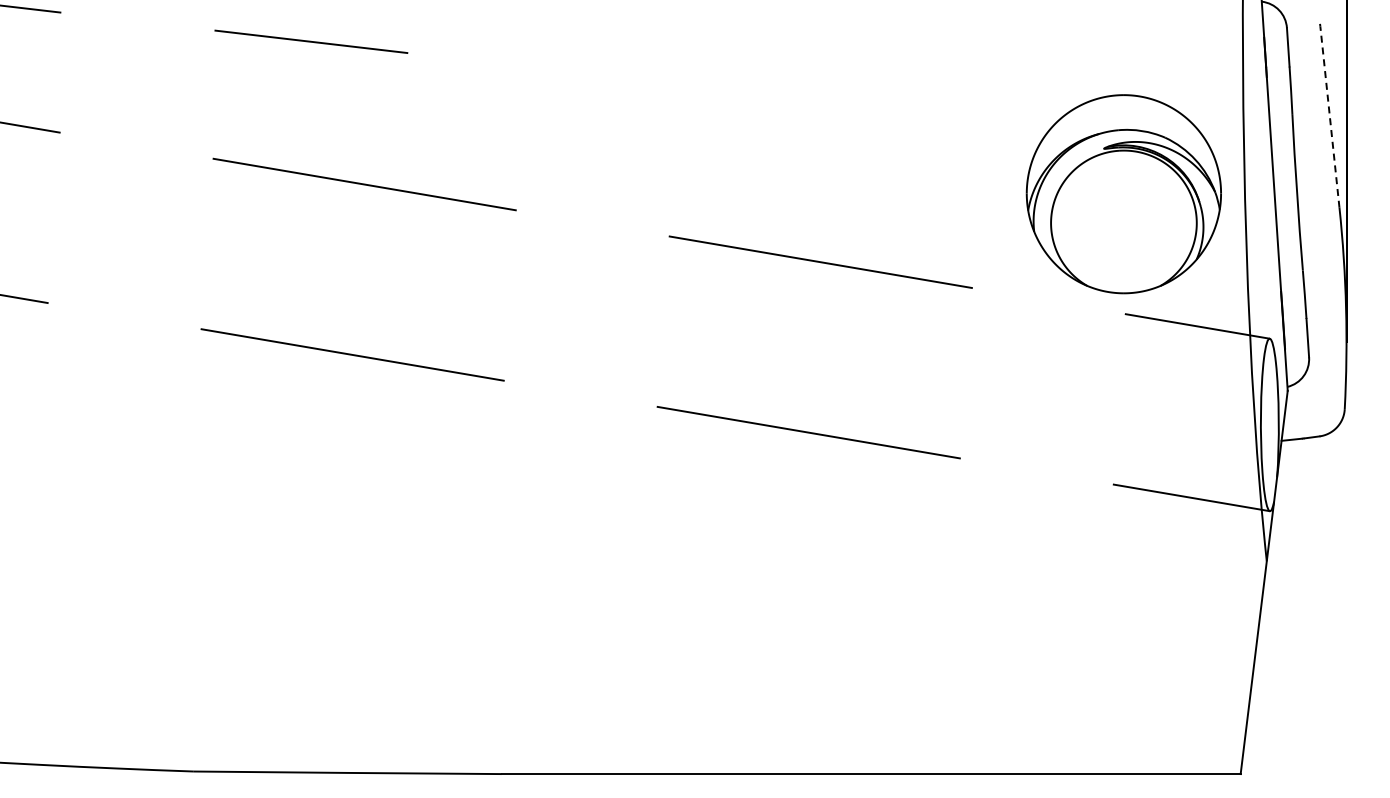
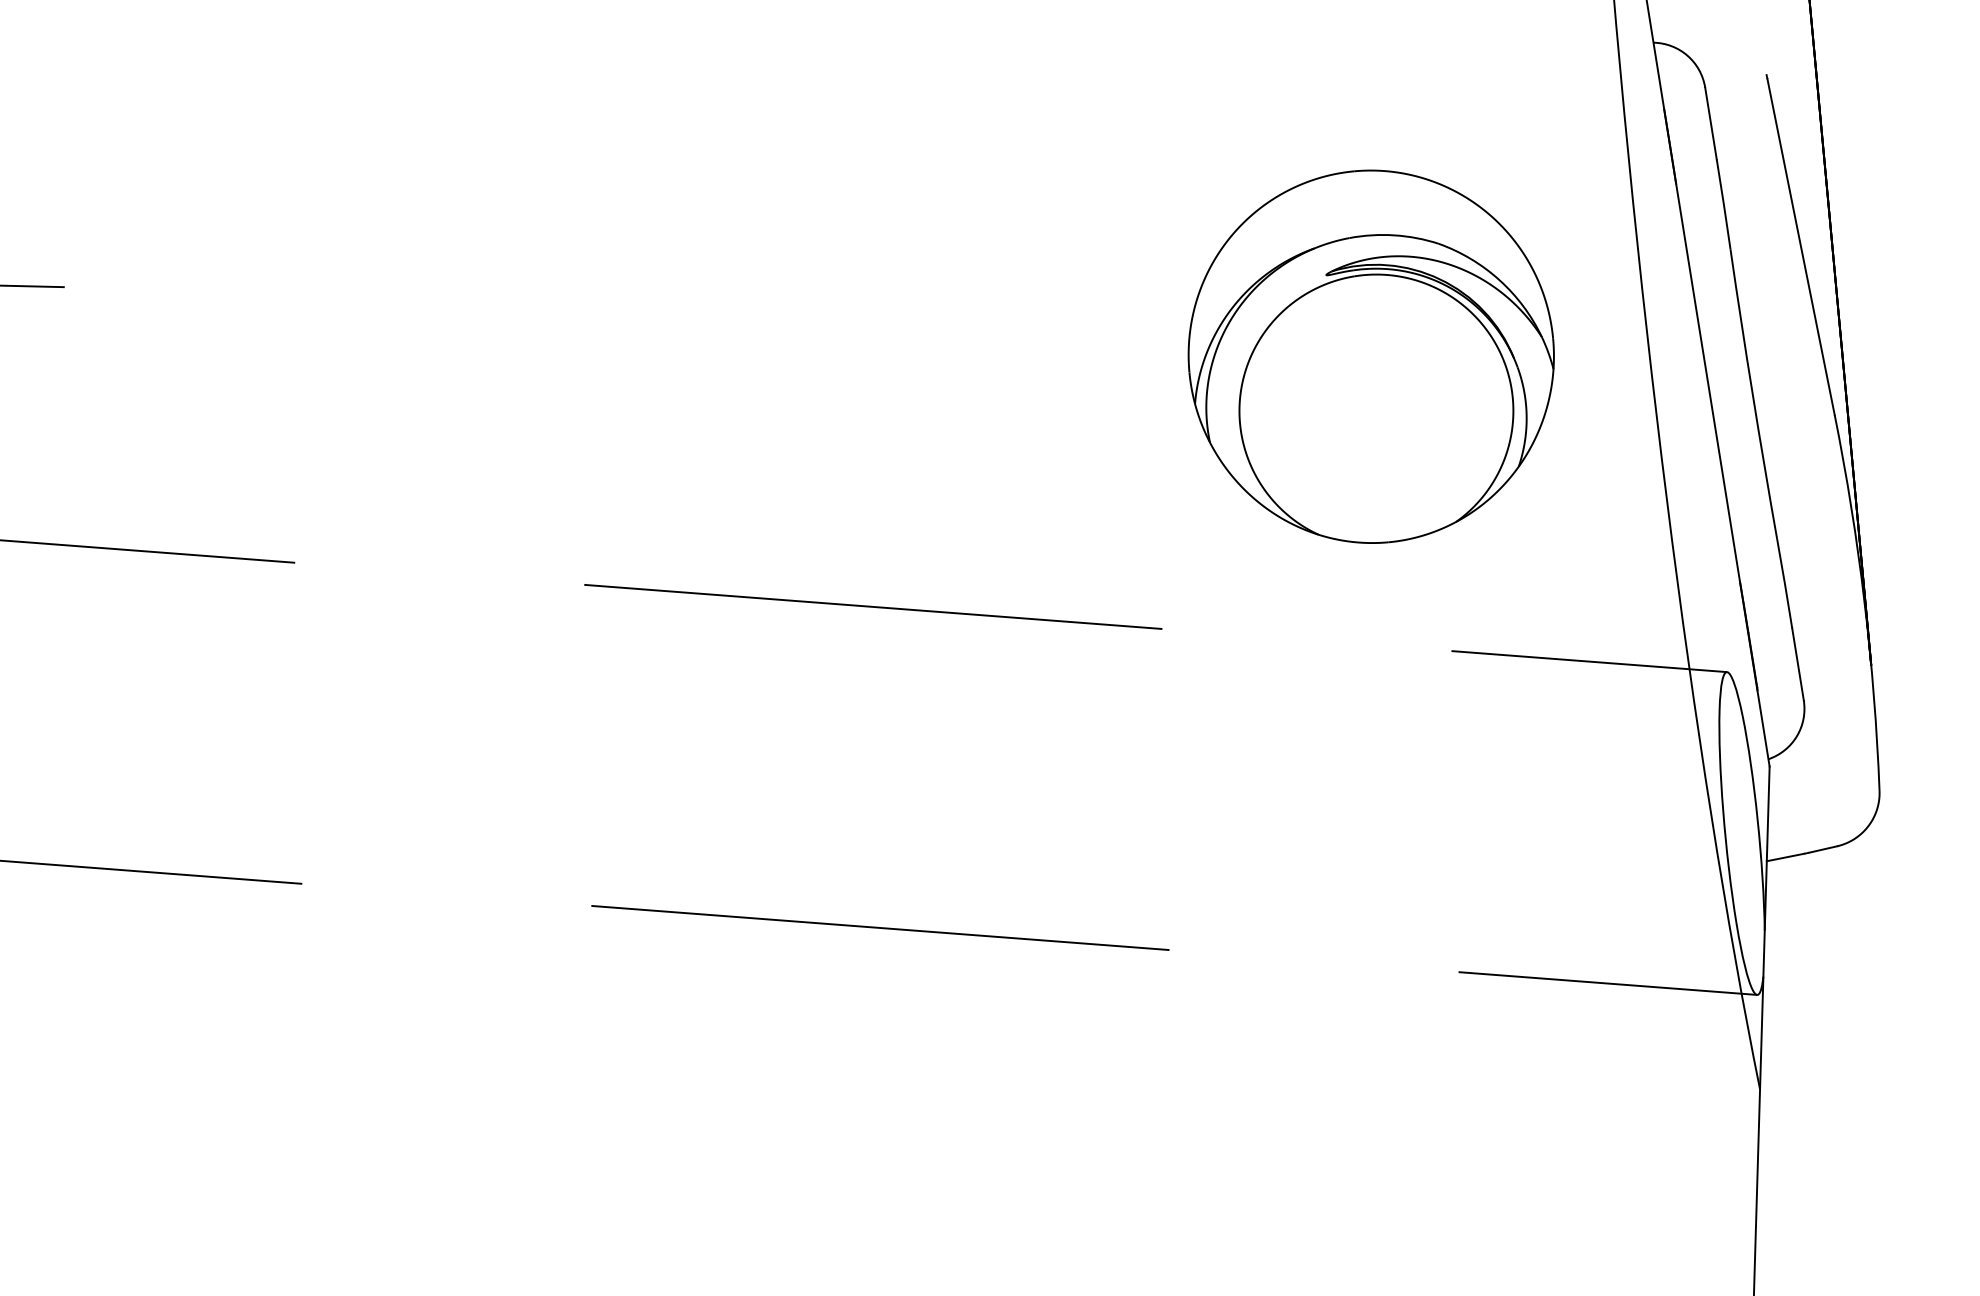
line: (1329, 116) -> (1800, 245), dashed -> solid
part: (1123, 194) -> (1370, 357), moved

